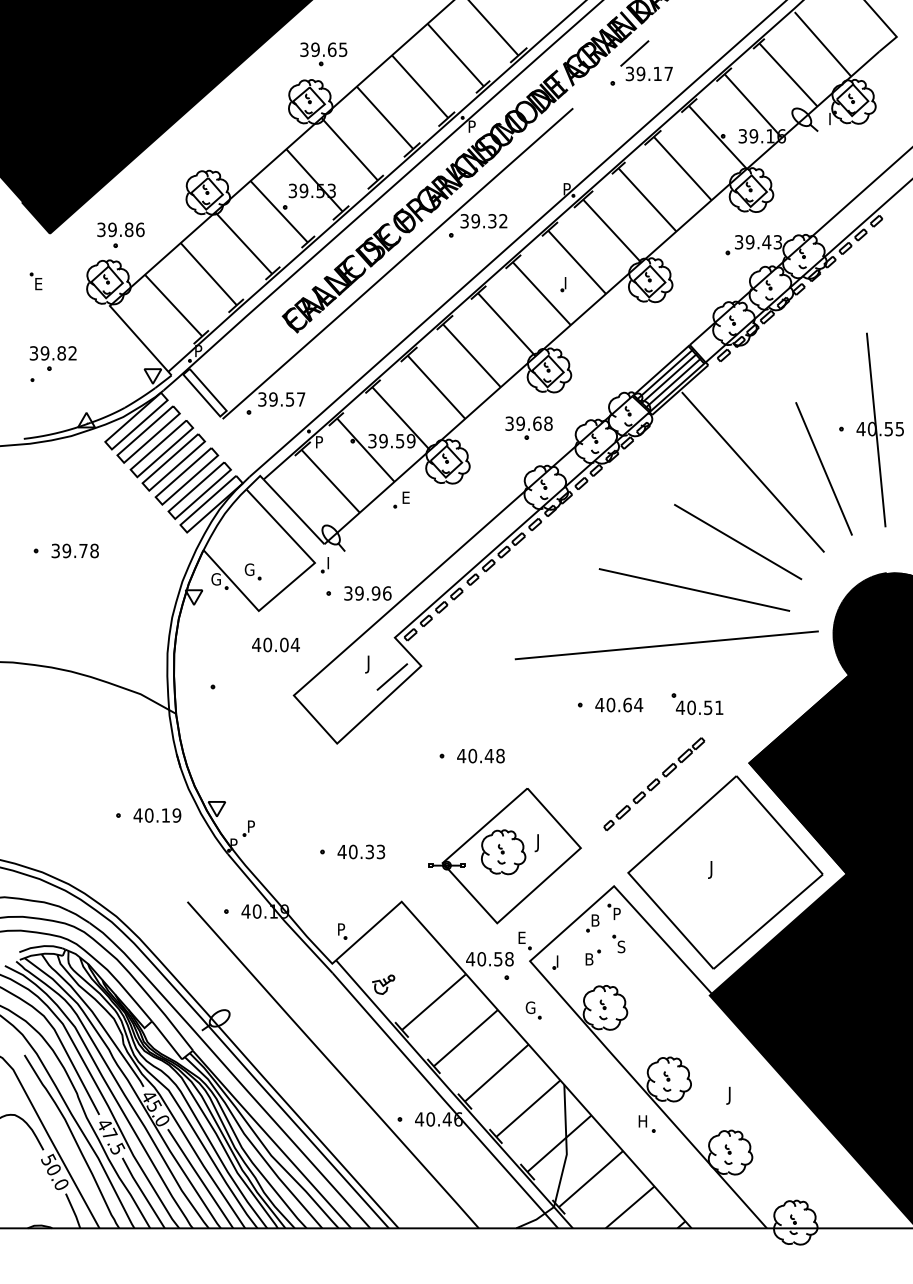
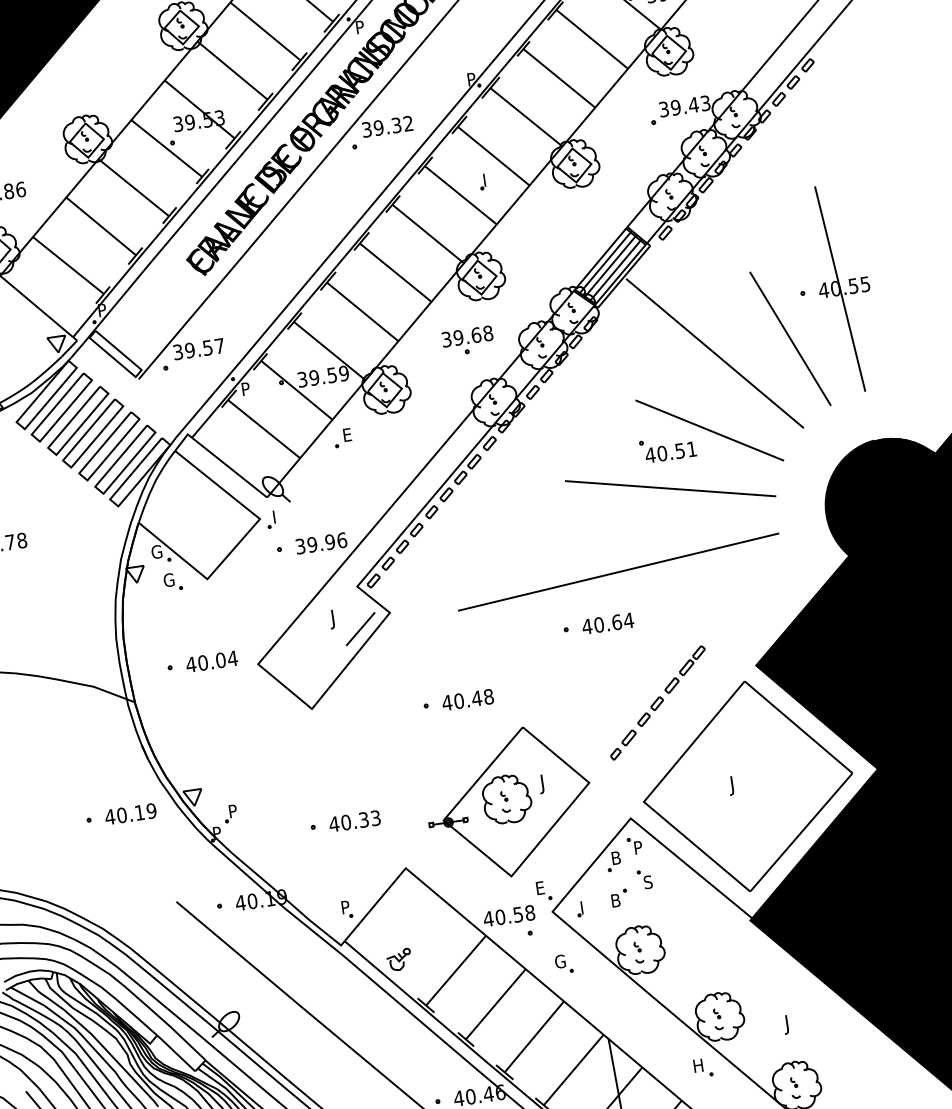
part: (252, 571) -> (172, 581), moved
text: (275, 644) -> (211, 661), moved
line: (666, 645) -> (618, 572), moved
part: (697, 704) -> (668, 449), moved

